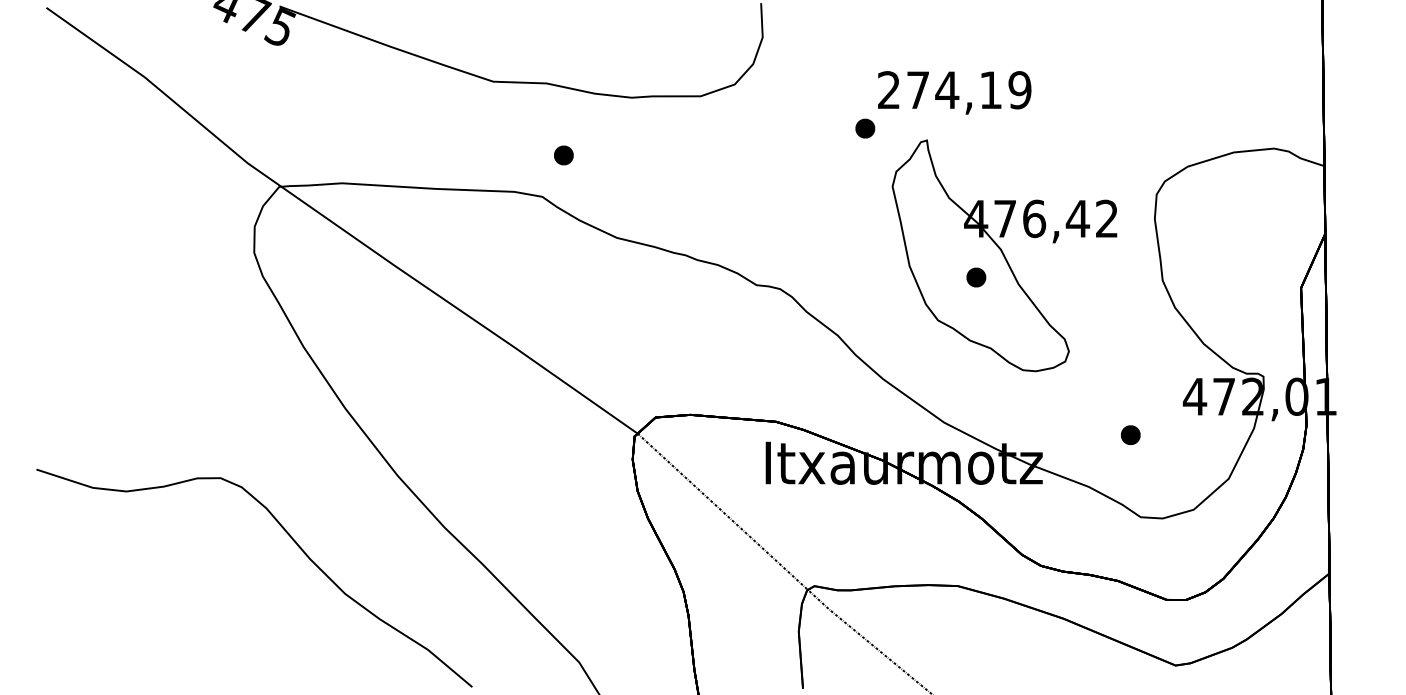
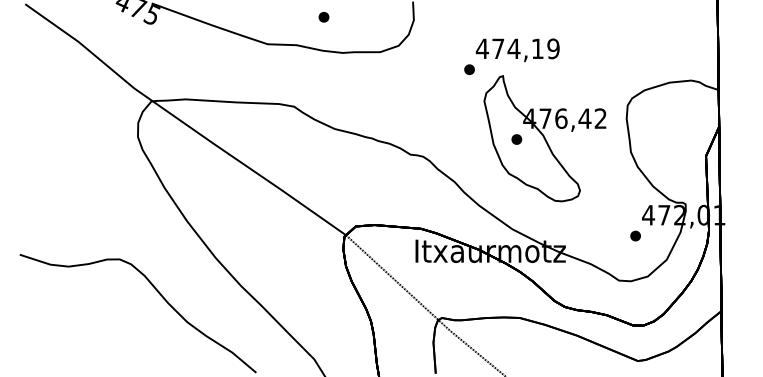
text: (887, 89) -> (481, 48), 274,19 -> 474,19
part: (562, 155) -> (323, 17), moved
part: (975, 277) -> (516, 139), moved
part: (1130, 434) -> (635, 235), moved

